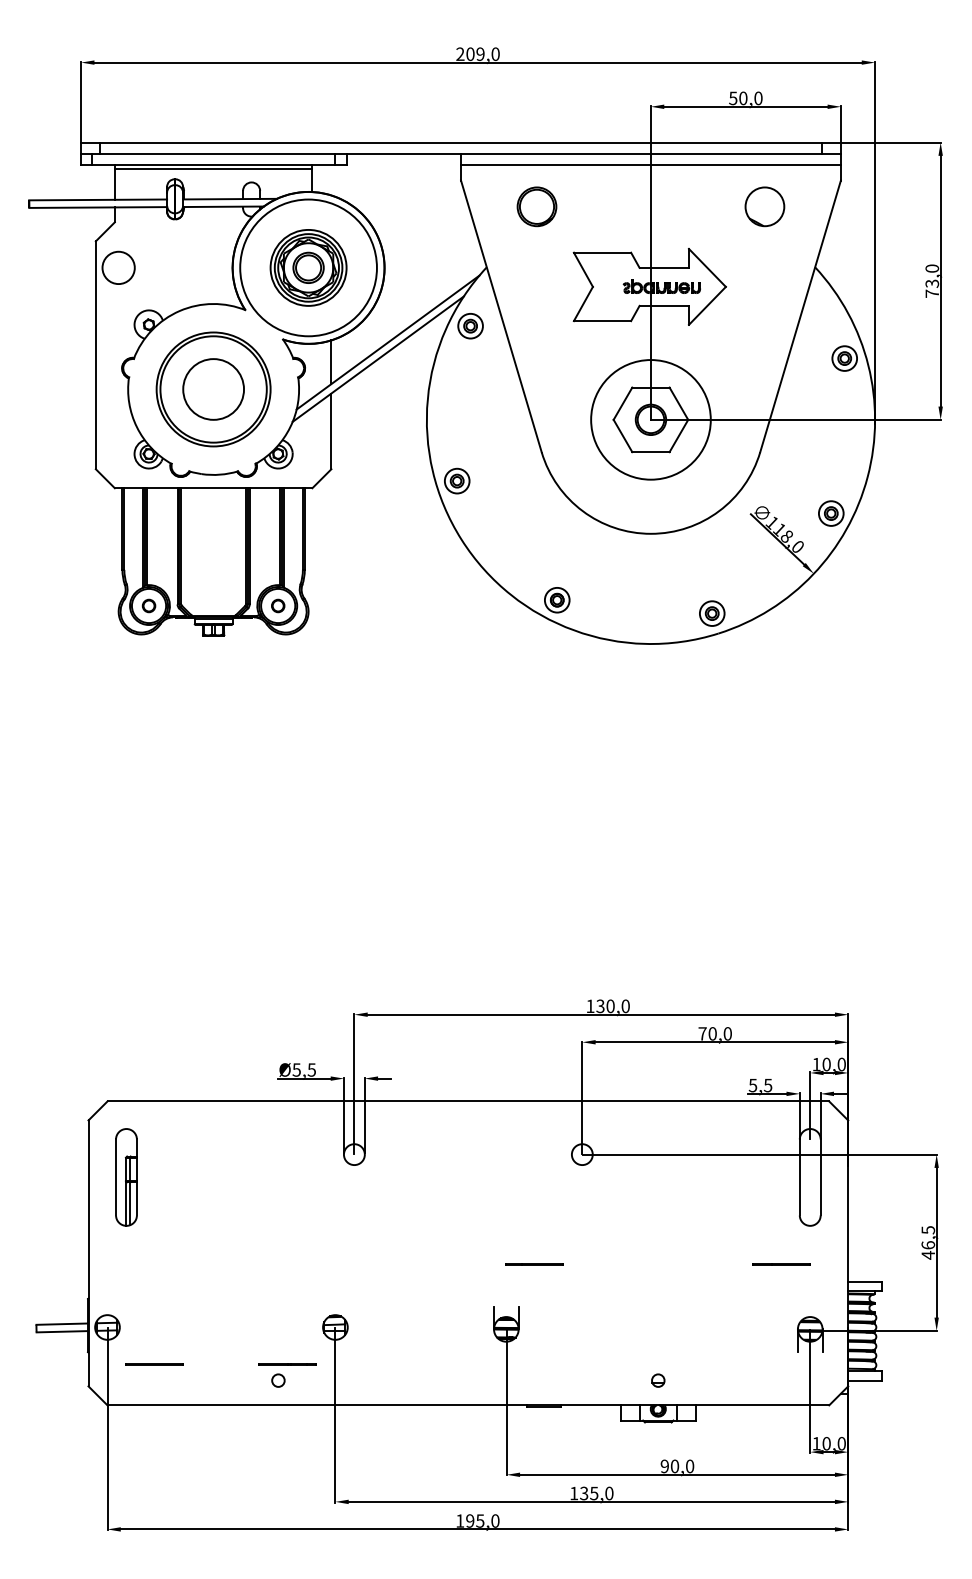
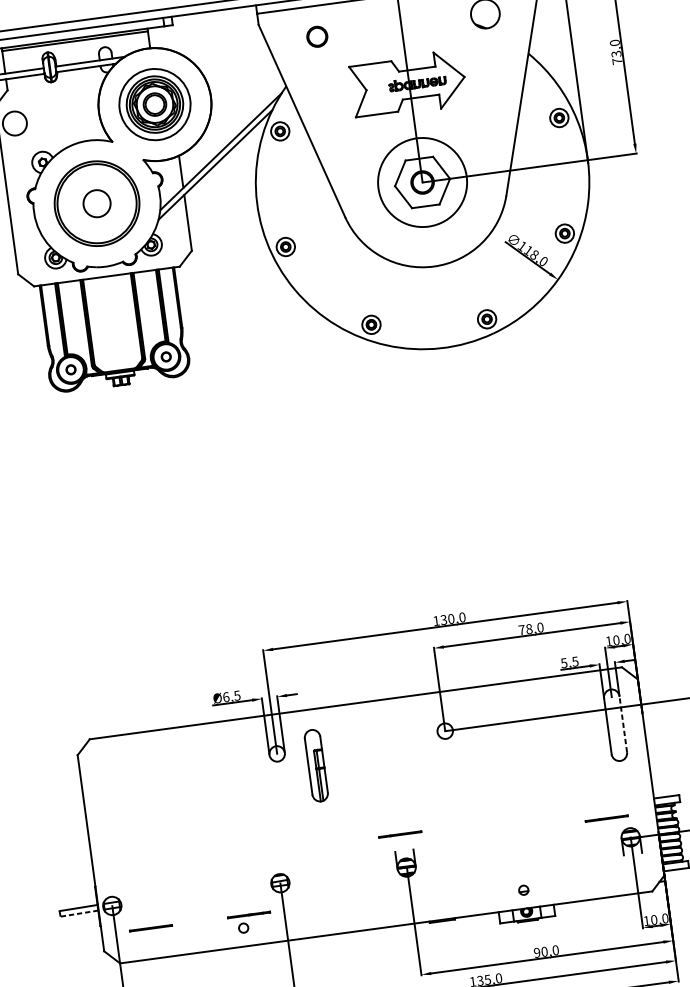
part: (536, 206) -> (316, 36), size x0.7
circle: (308, 267) -> (154, 104), size x0.7
circle: (213, 389) -> (96, 203), size x0.6
text: (712, 1033) -> (529, 628), 70,0 -> 78,0
text: (296, 1069) -> (225, 696), Ø5,5 -> Ø6,5
part: (126, 1177) -> (316, 765), moved
line: (820, 1177) -> (623, 724), solid -> dashed
line: (534, 1264) -> (400, 834), moved
line: (781, 1264) -> (606, 818), moved
line: (62, 1331) -> (79, 913), solid -> dashed

